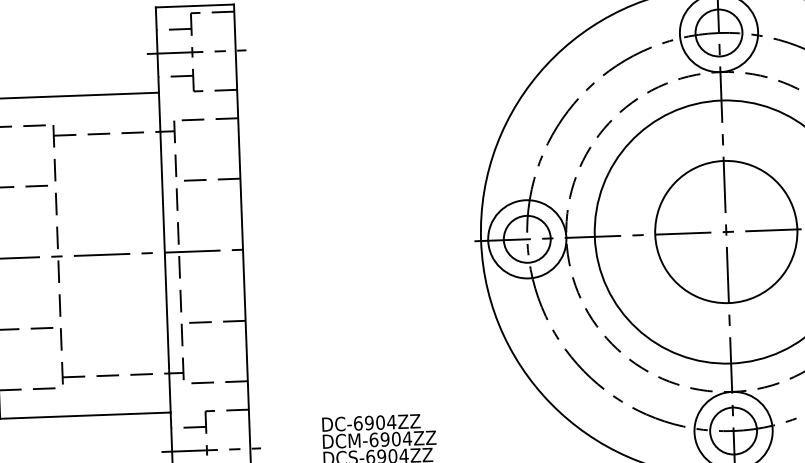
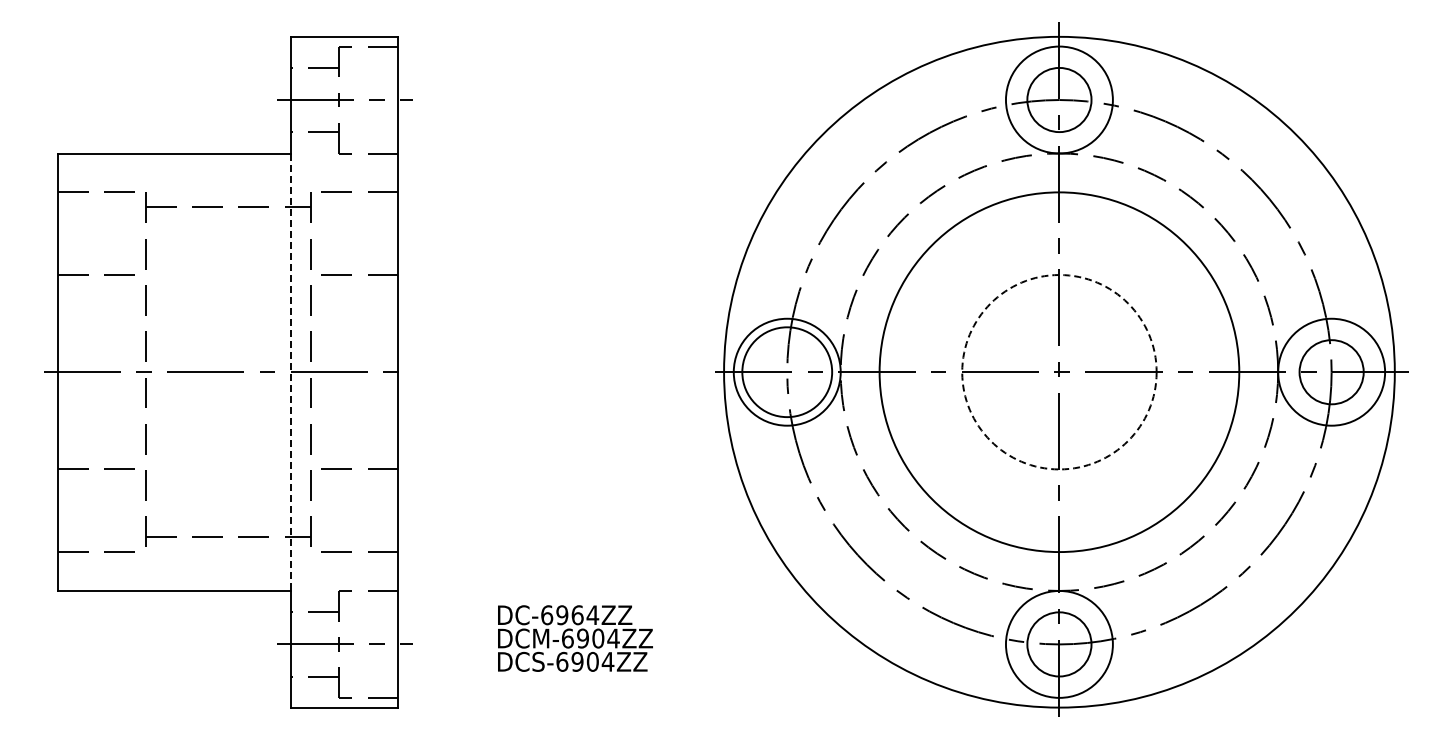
circle: (726, 232) -> (1059, 372), solid -> dashed
circle: (527, 239) -> (787, 372), size x1.4
line: (164, 252) -> (291, 372), solid -> dashed
text: (380, 422) -> (577, 614), DC-6904ZZ -> DC-6964ZZ

